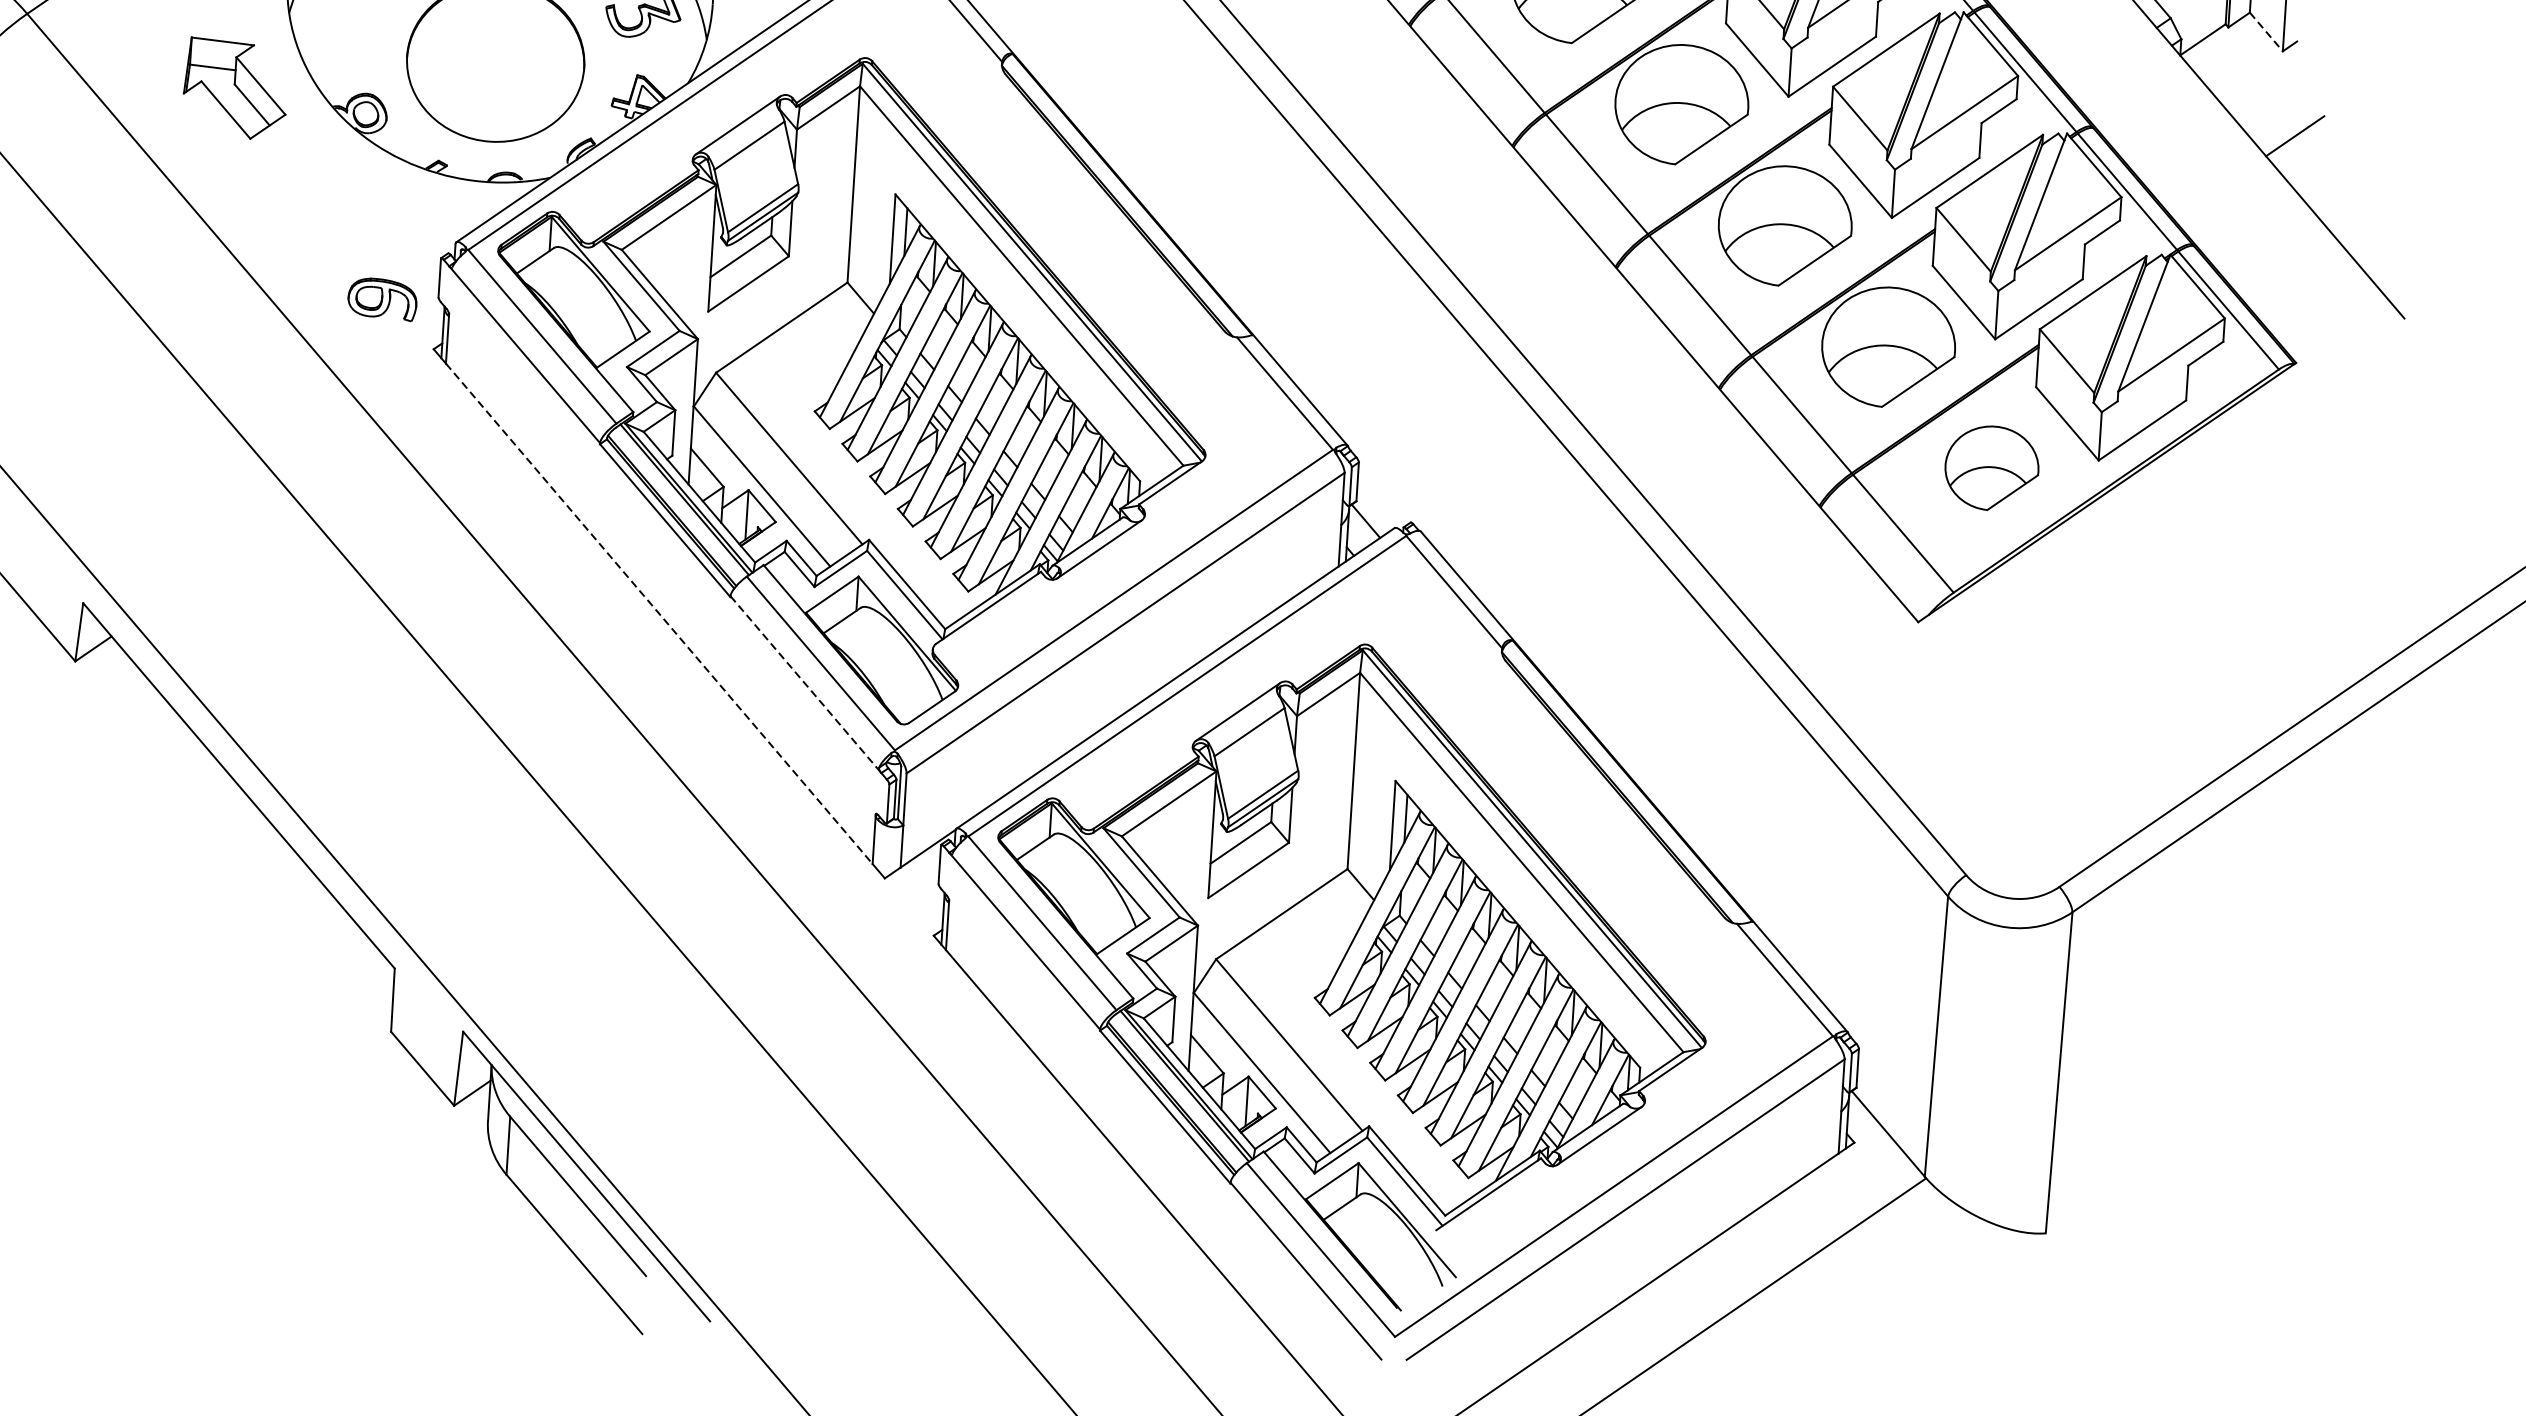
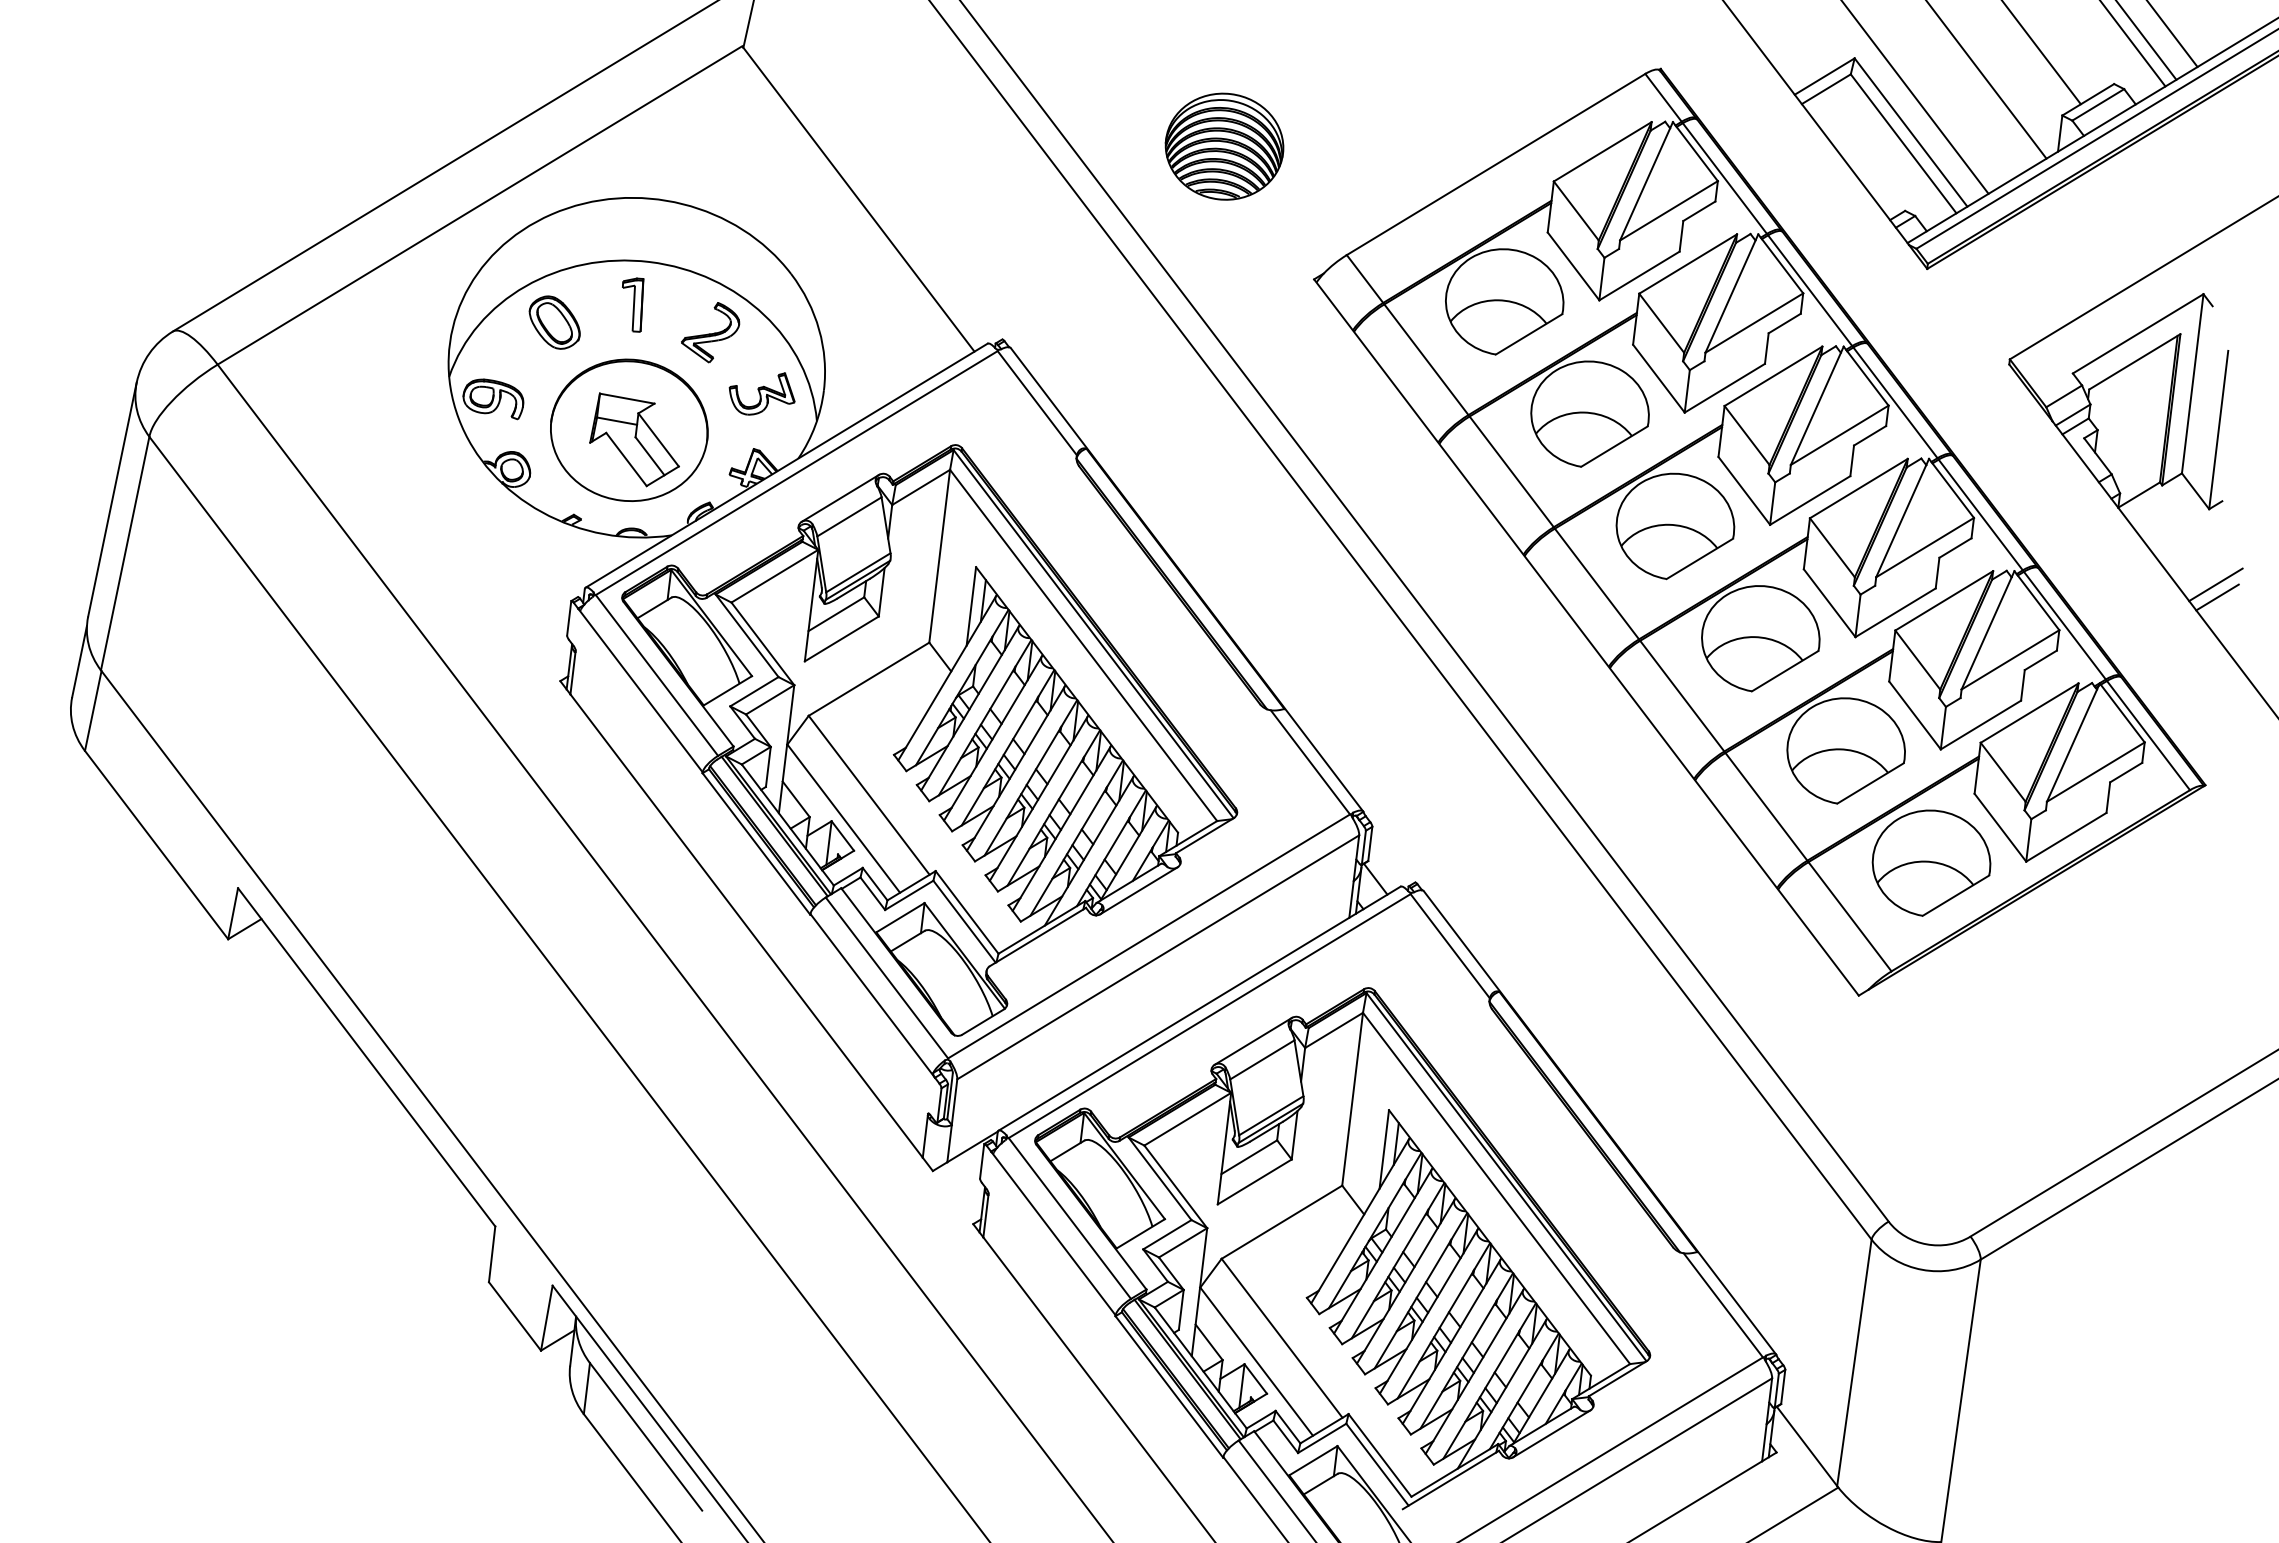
line: (2266, 32) -> (2195, 491), dashed -> solid
part: (233, 87) -> (634, 439), moved
line: (2297, 150) -> (2217, 597), added
part: (382, 300) -> (493, 399), moved
part: (1991, 467) -> (1931, 862), size x1.43
line: (659, 614) -> (746, 926), dashed -> solid
line: (805, 684) -> (872, 995), dashed -> solid

